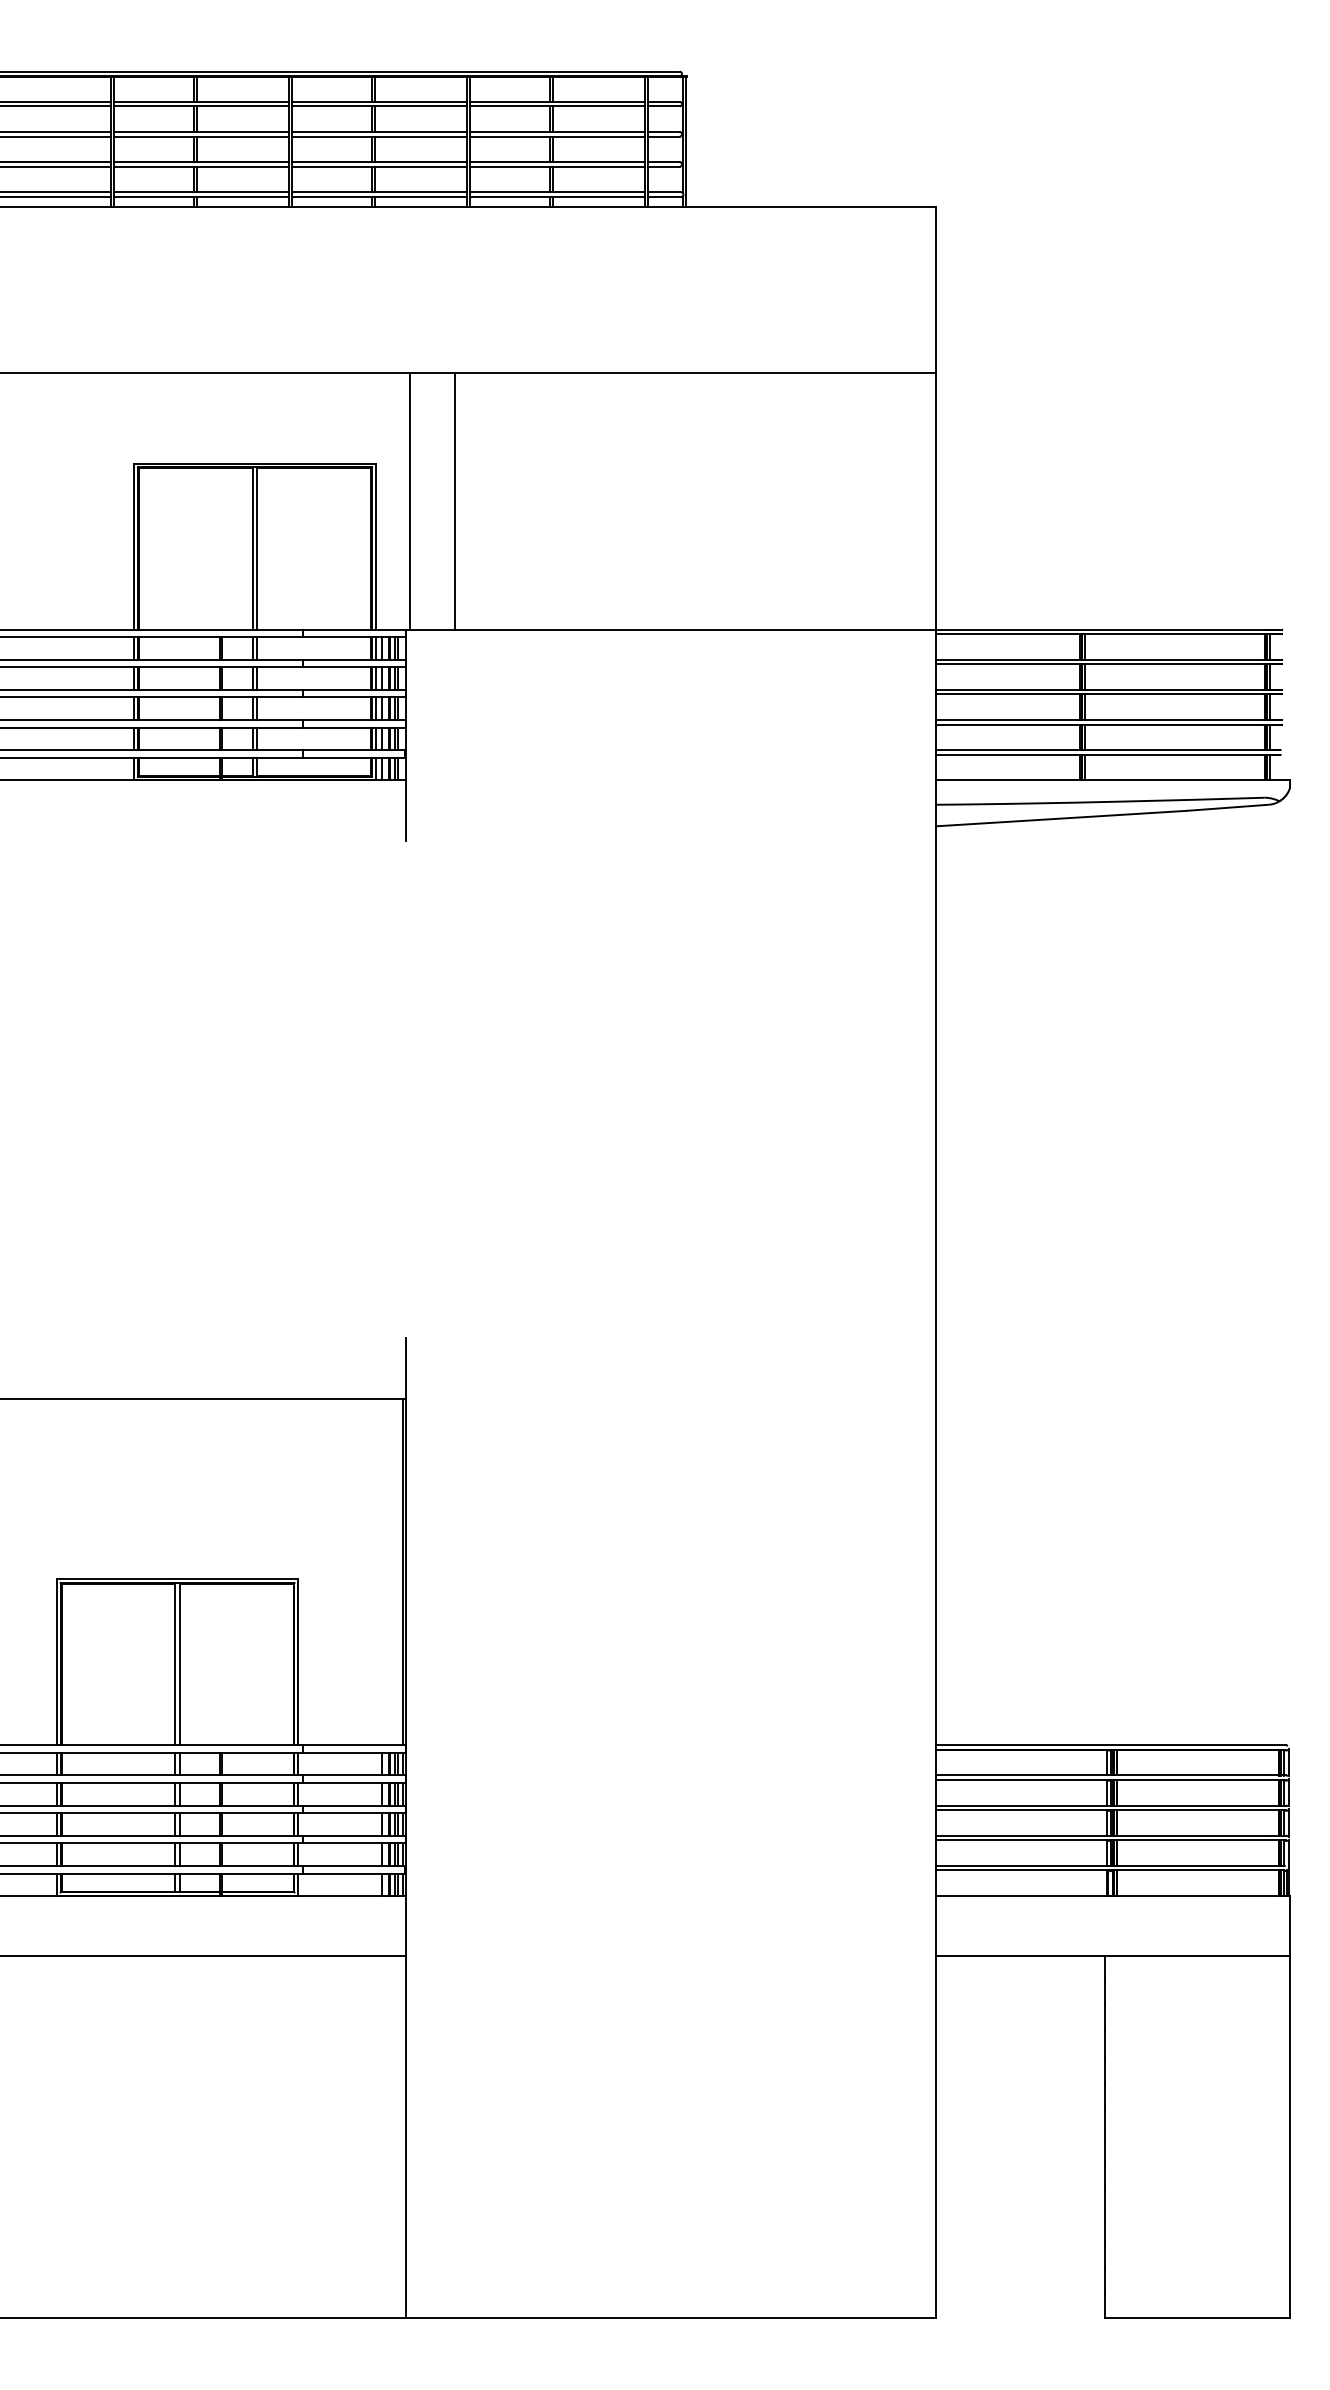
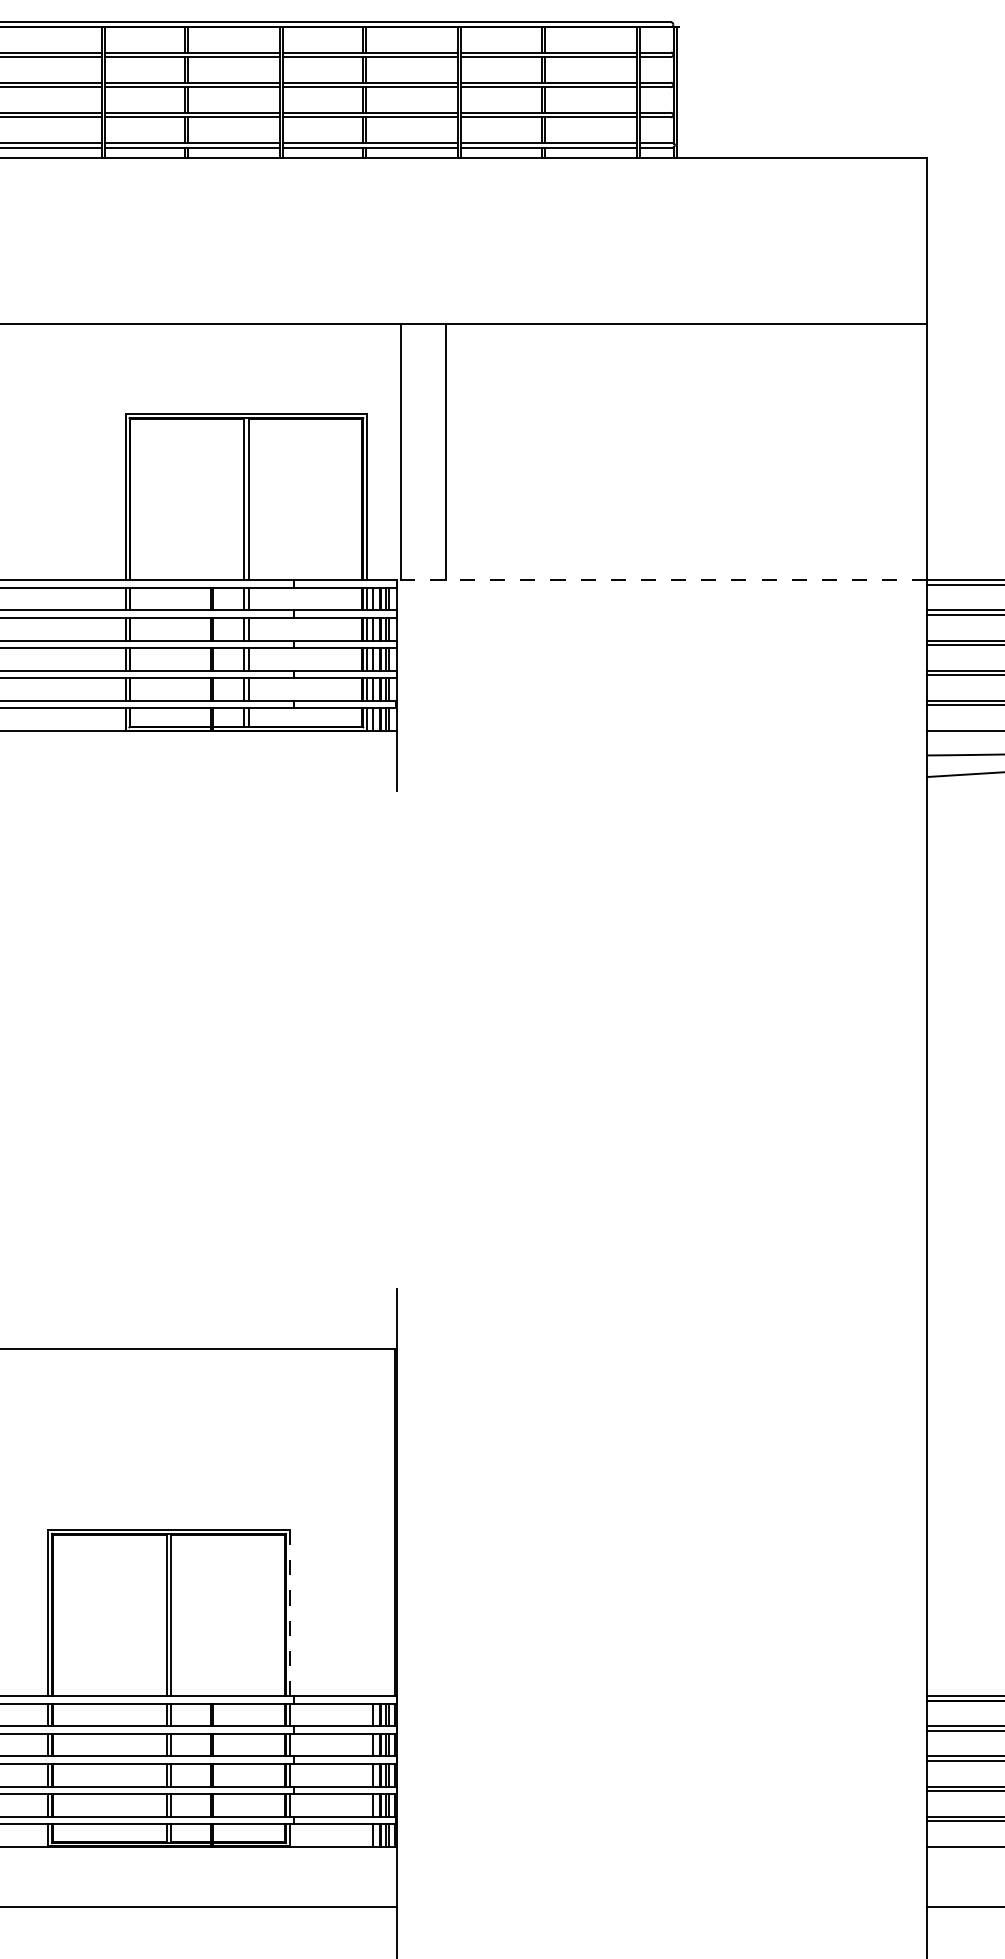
line: (671, 629) -> (662, 580), solid -> dashed
line: (298, 1662) -> (289, 1613), solid -> dashed

